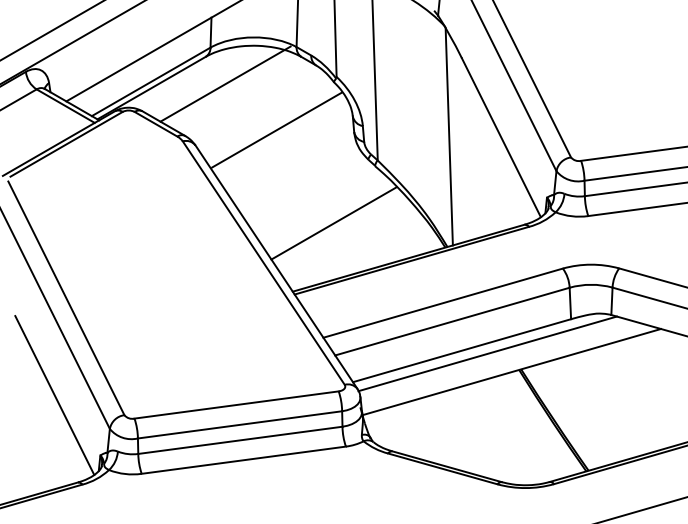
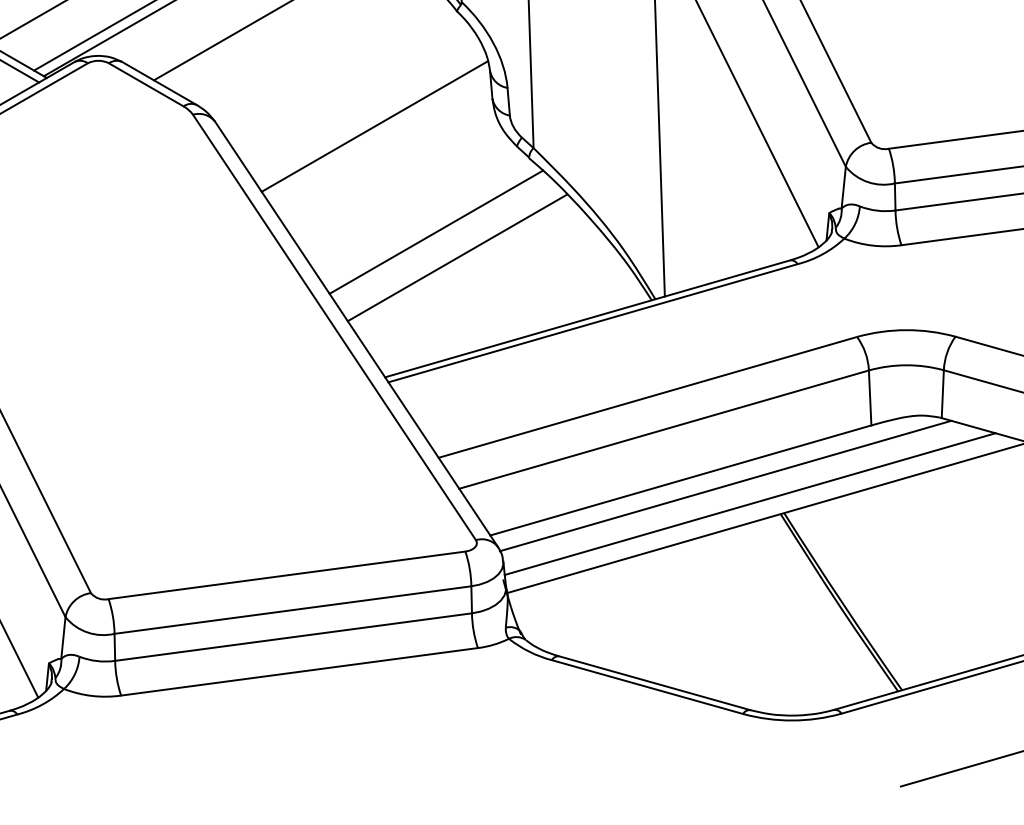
line: (276, 129) -> (374, 125), moved
line: (322, 208) -> (437, 232), added
line: (501, 363) -> (749, 502), added

